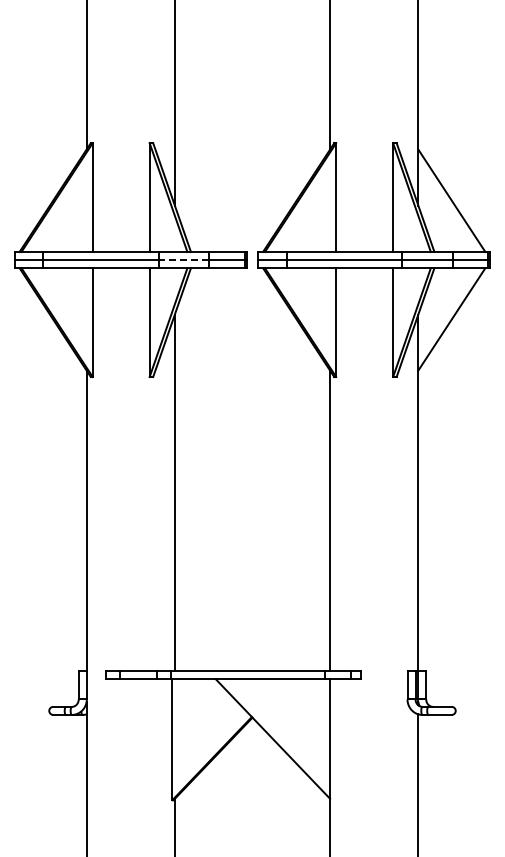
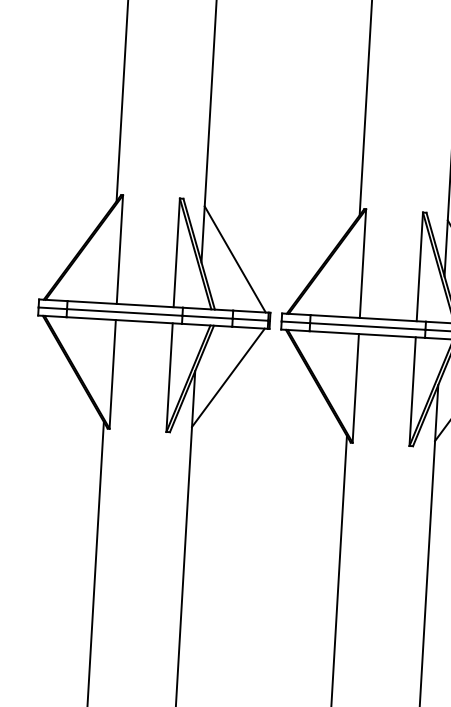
line: (207, 200) -> (234, 259), added
line: (183, 260) -> (206, 317), dashed -> solid
line: (207, 319) -> (227, 377), added

